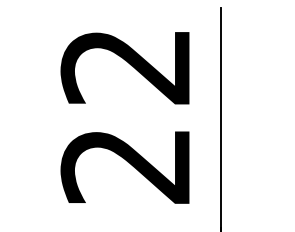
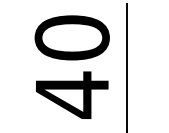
text: (124, 116) -> (71, 66), 22 -> 40

